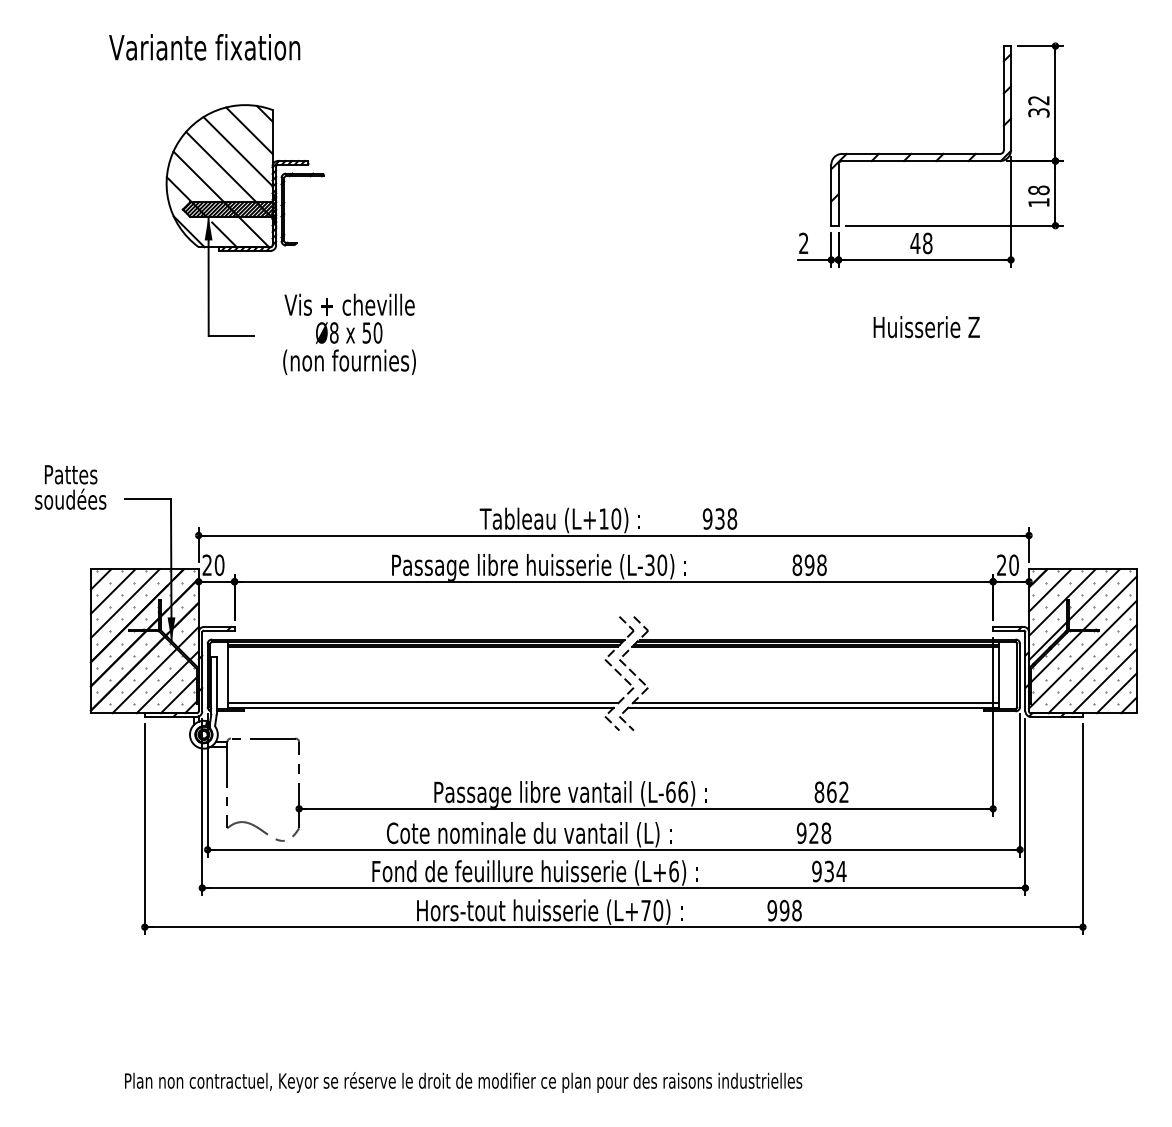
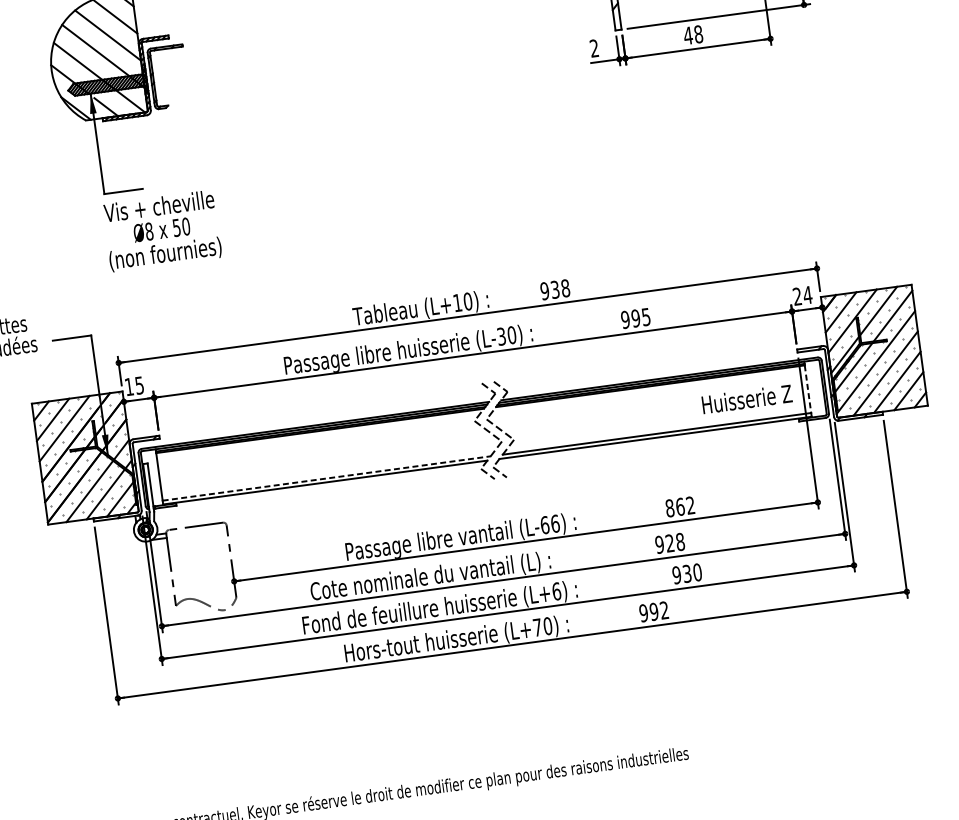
text: (926, 327) -> (746, 399), moved
text: (349, 333) -> (162, 230), moved
text: (1014, 564) -> (808, 294), 20 -> 24
text: (213, 565) -> (134, 386), 20 -> 15
text: (809, 565) -> (635, 318), 898 -> 995
line: (999, 675) -> (808, 389), solid -> dashed
line: (423, 703) -> (326, 478), solid -> dashed
text: (841, 871) -> (697, 572), 934 -> 930
text: (796, 910) -> (664, 610), 998 -> 992

